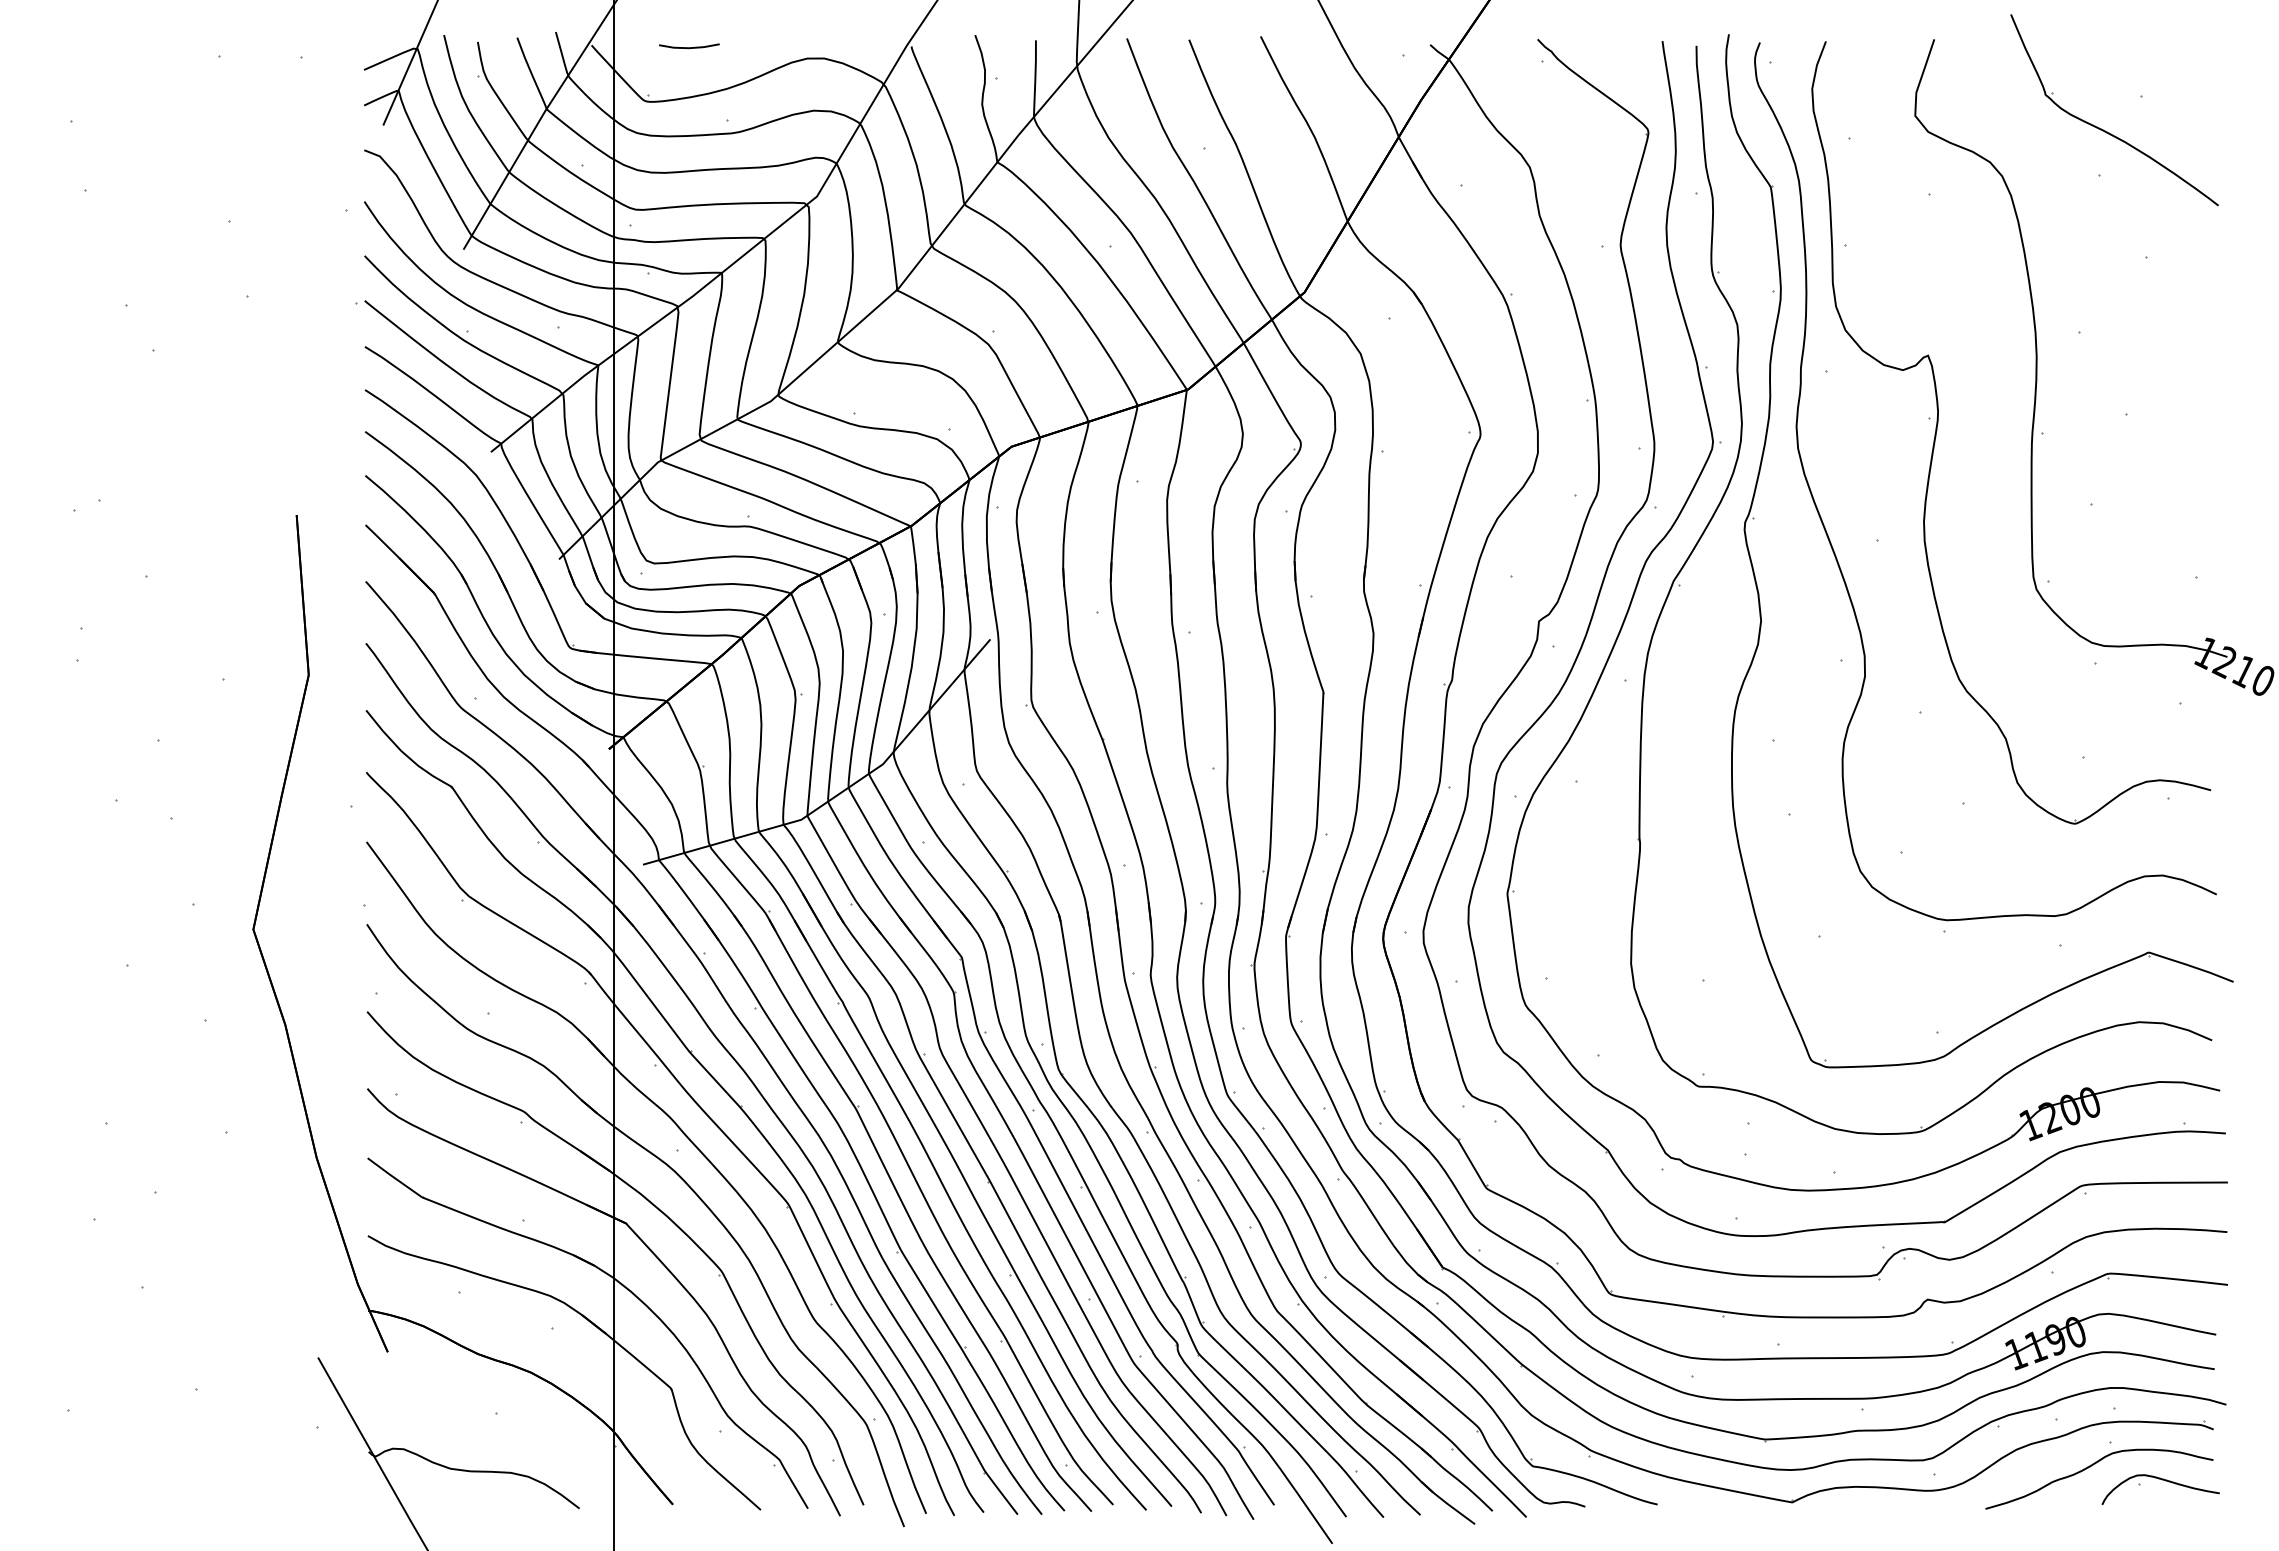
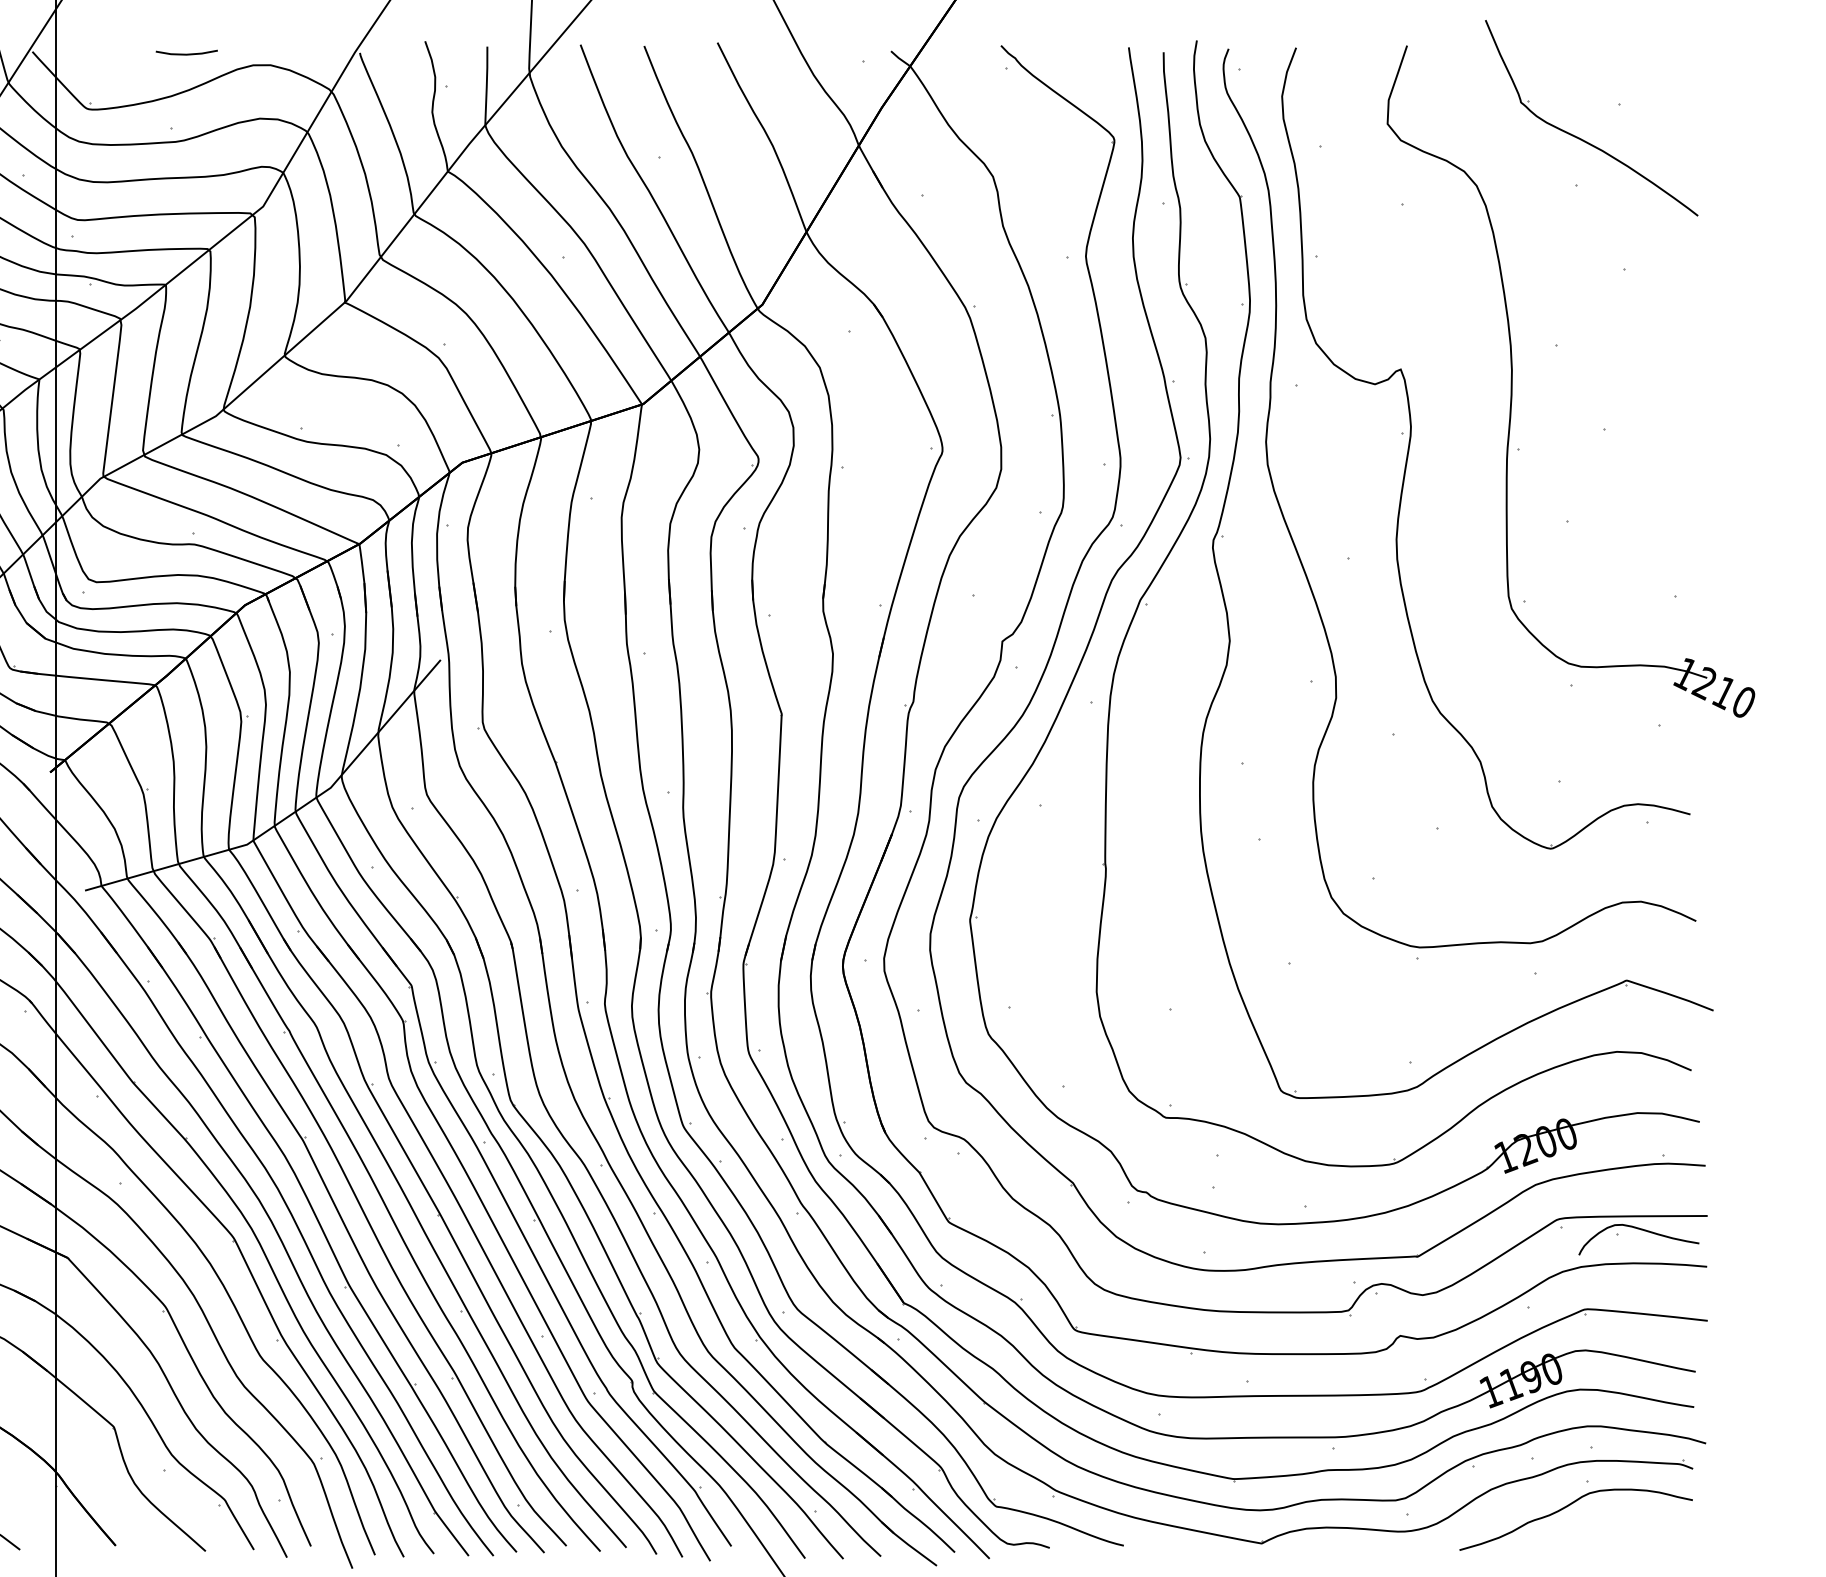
line: (689, 47) -> (186, 53), moved
part: (2162, 1480) -> (1640, 1230), moved

